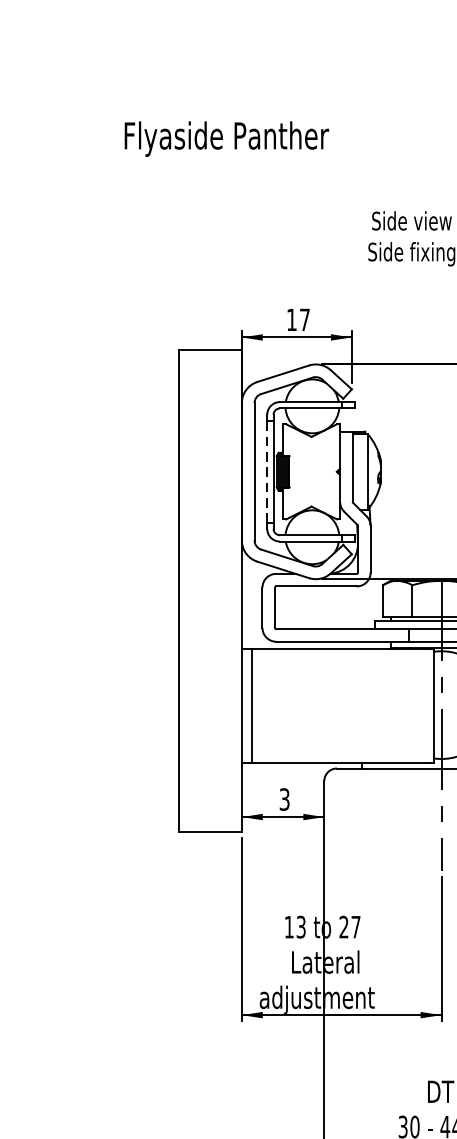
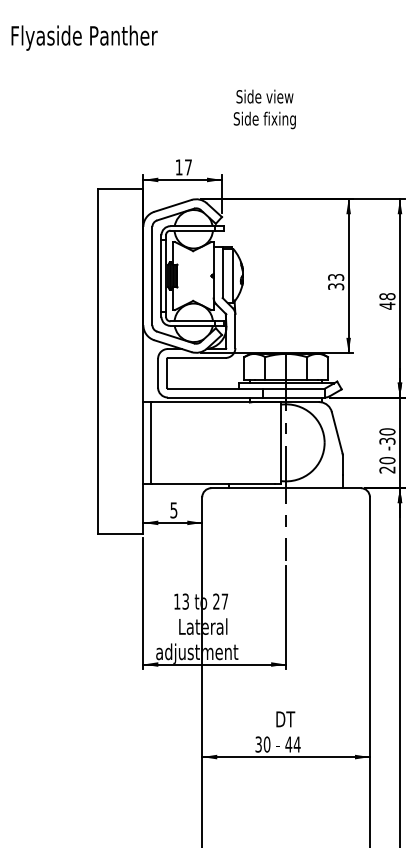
text: (226, 138) -> (84, 37), moved
line: (267, 472) -> (161, 276), dashed -> solid
text: (284, 798) -> (173, 509), 3 -> 5

